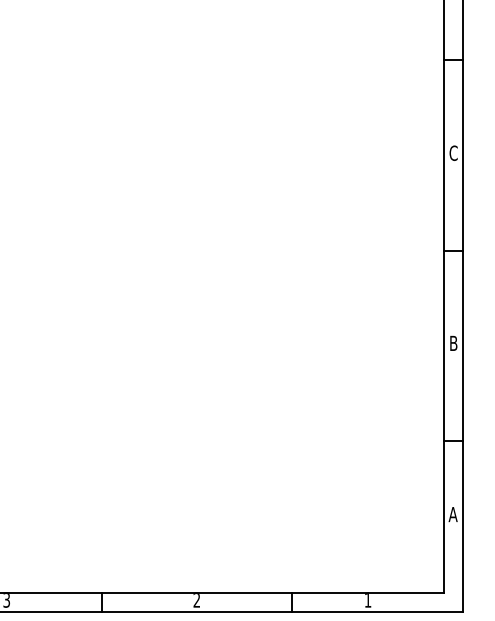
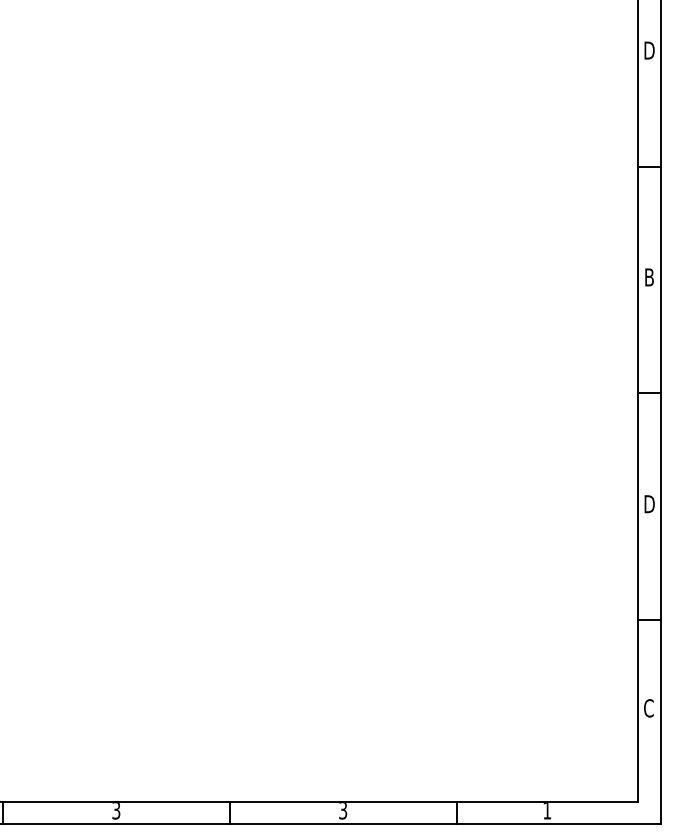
text: (453, 153) -> (649, 277), C -> B
text: (453, 343) -> (649, 504), B -> D
text: (452, 514) -> (648, 708), A -> C
text: (197, 601) -> (343, 811), 2 -> 3

